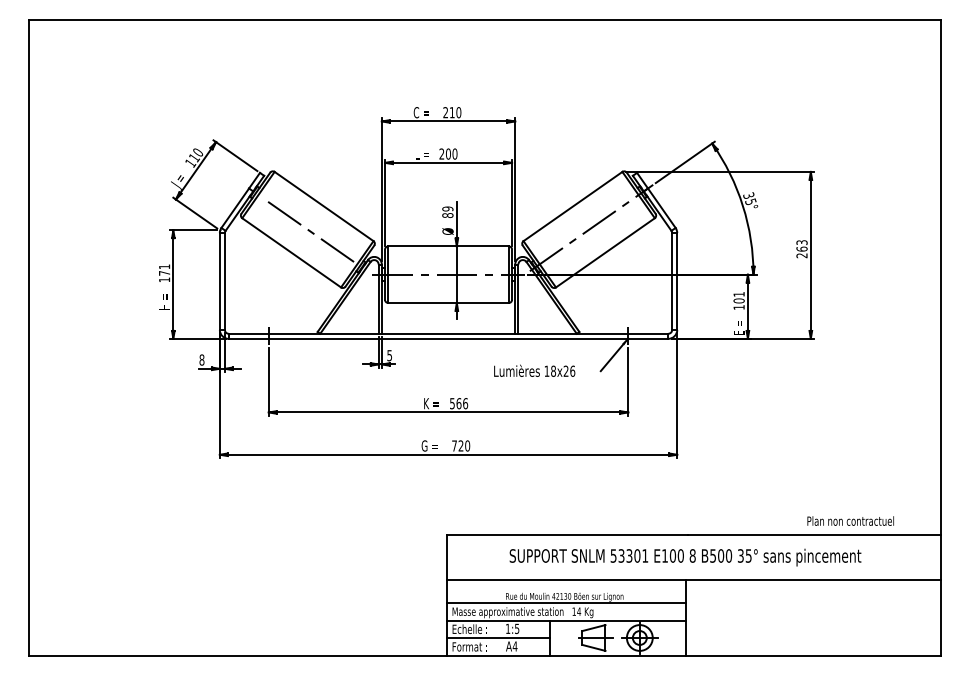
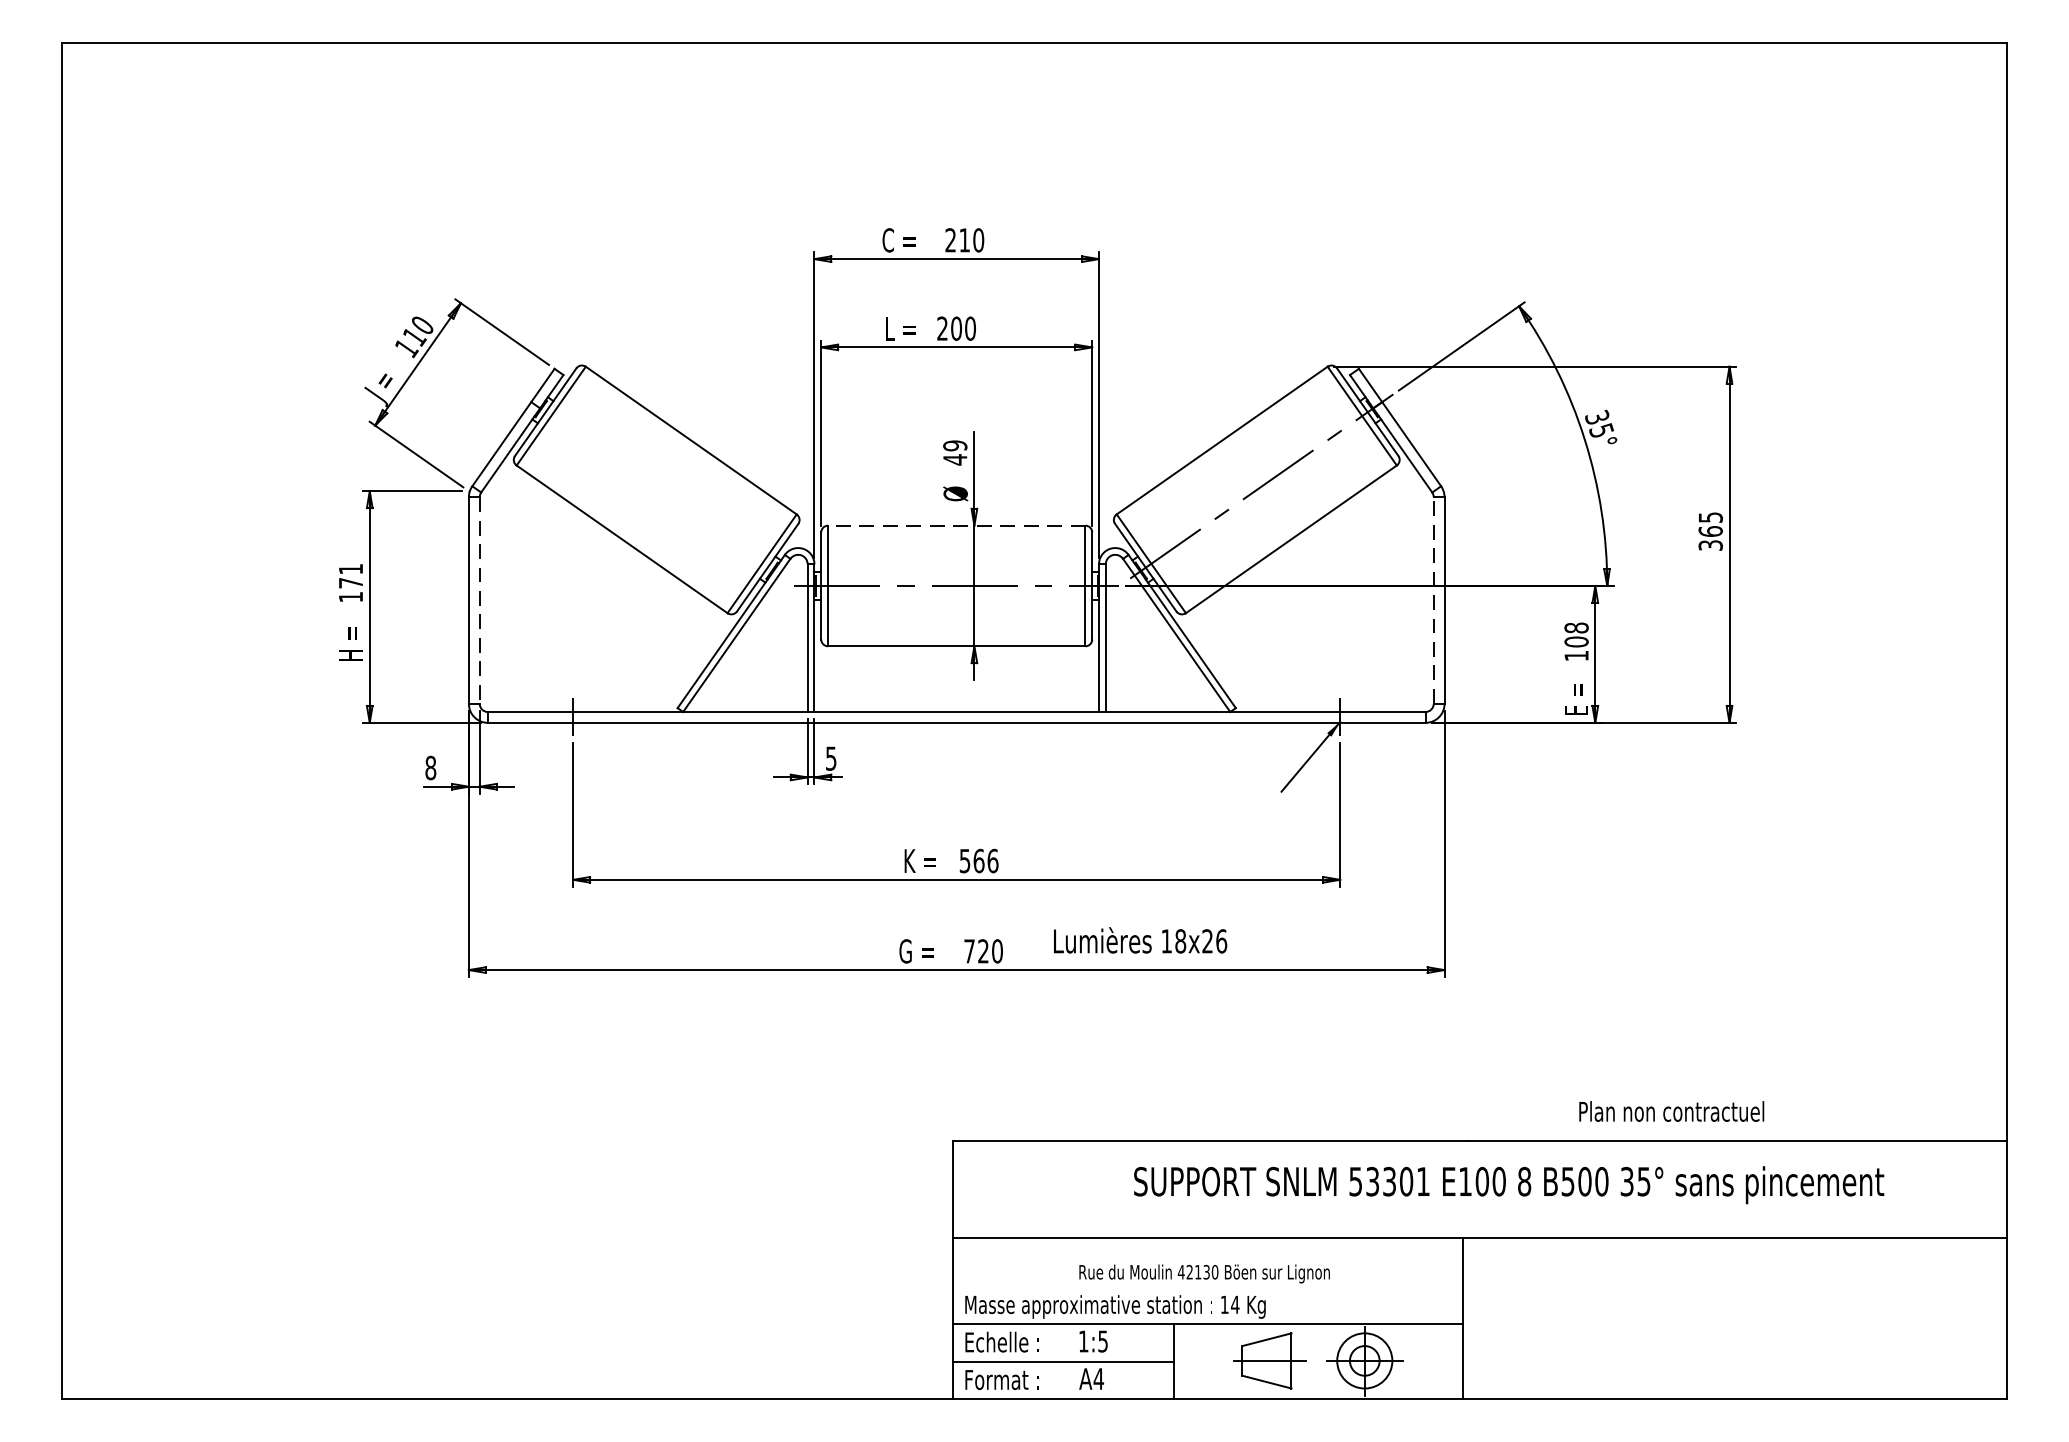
text: (447, 215) -> (954, 459), 89 -> 49
line: (312, 232) -> (666, 495), removed
line: (448, 246) -> (956, 525), solid -> dashed
text: (801, 249) -> (1709, 532), 263 -> 365
line: (672, 281) -> (1434, 600), solid -> dashed
line: (224, 282) -> (478, 602), solid -> dashed
text: (738, 293) -> (1575, 626), 101 -> 108
text: (534, 370) -> (1140, 939), moved
text: (850, 520) -> (1671, 1110), moved
text: (685, 557) -> (1509, 1184), moved
line: (565, 603) -> (1206, 1287), removed

